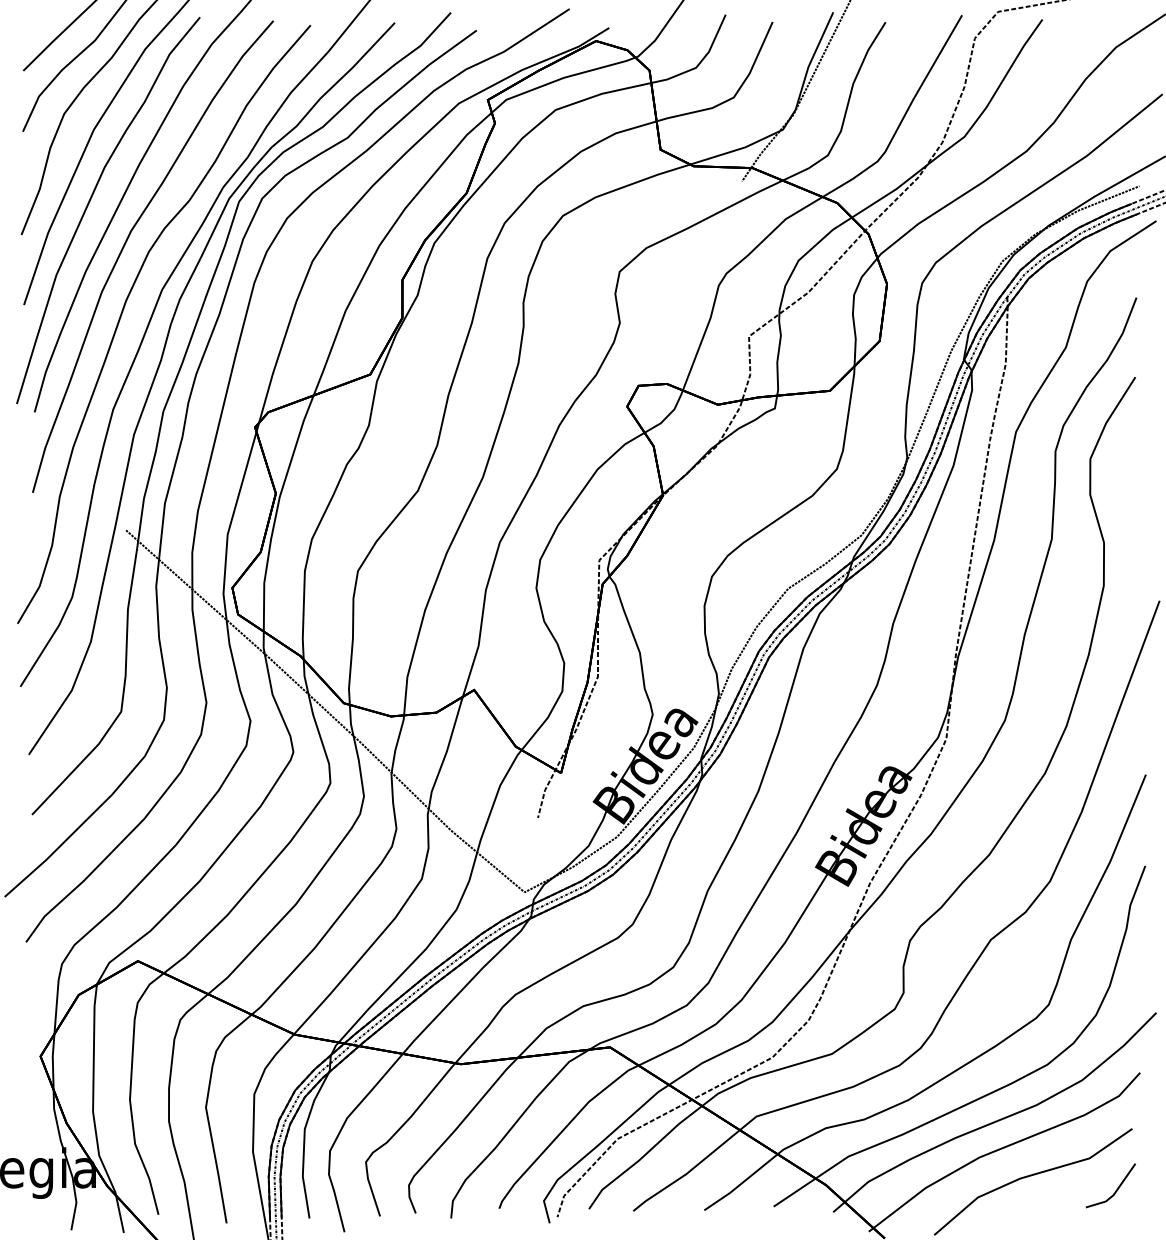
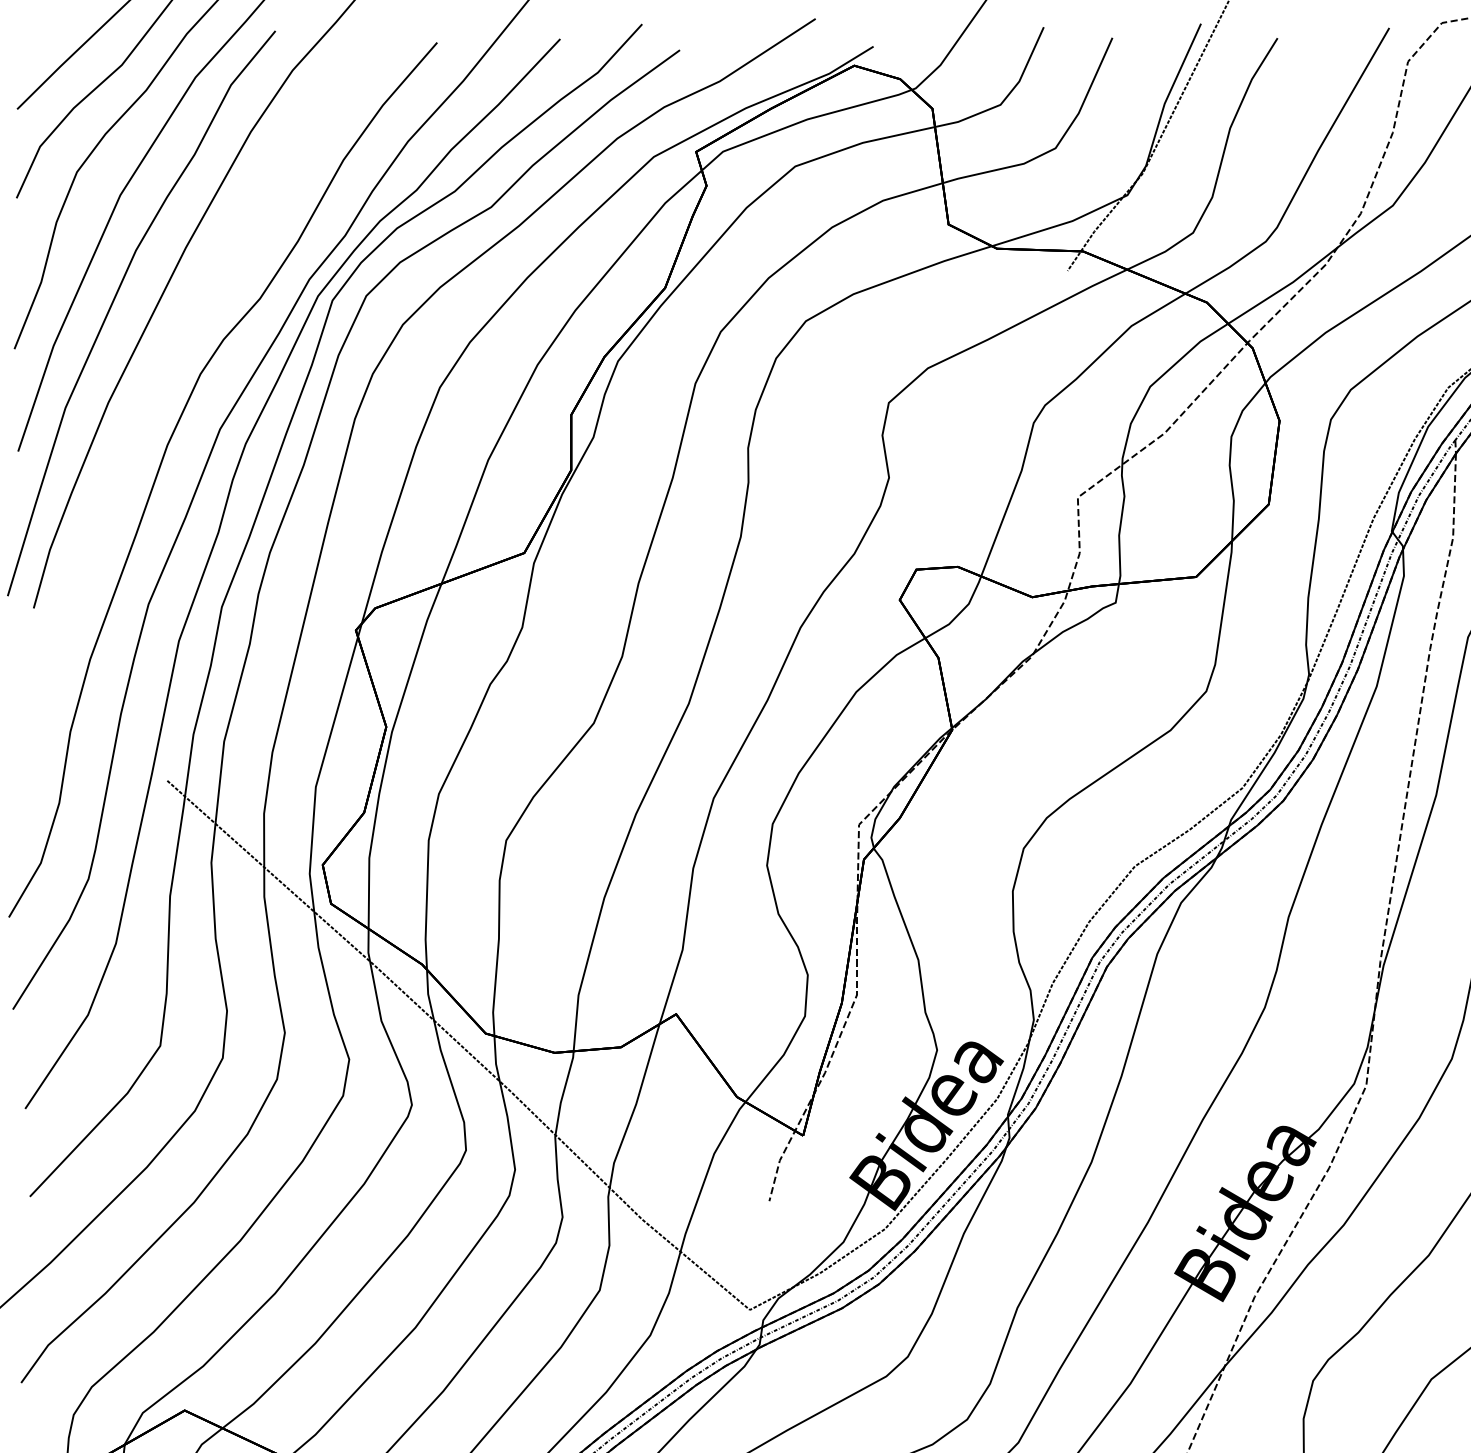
curve: (126, 243) -> (167, 361), removed

